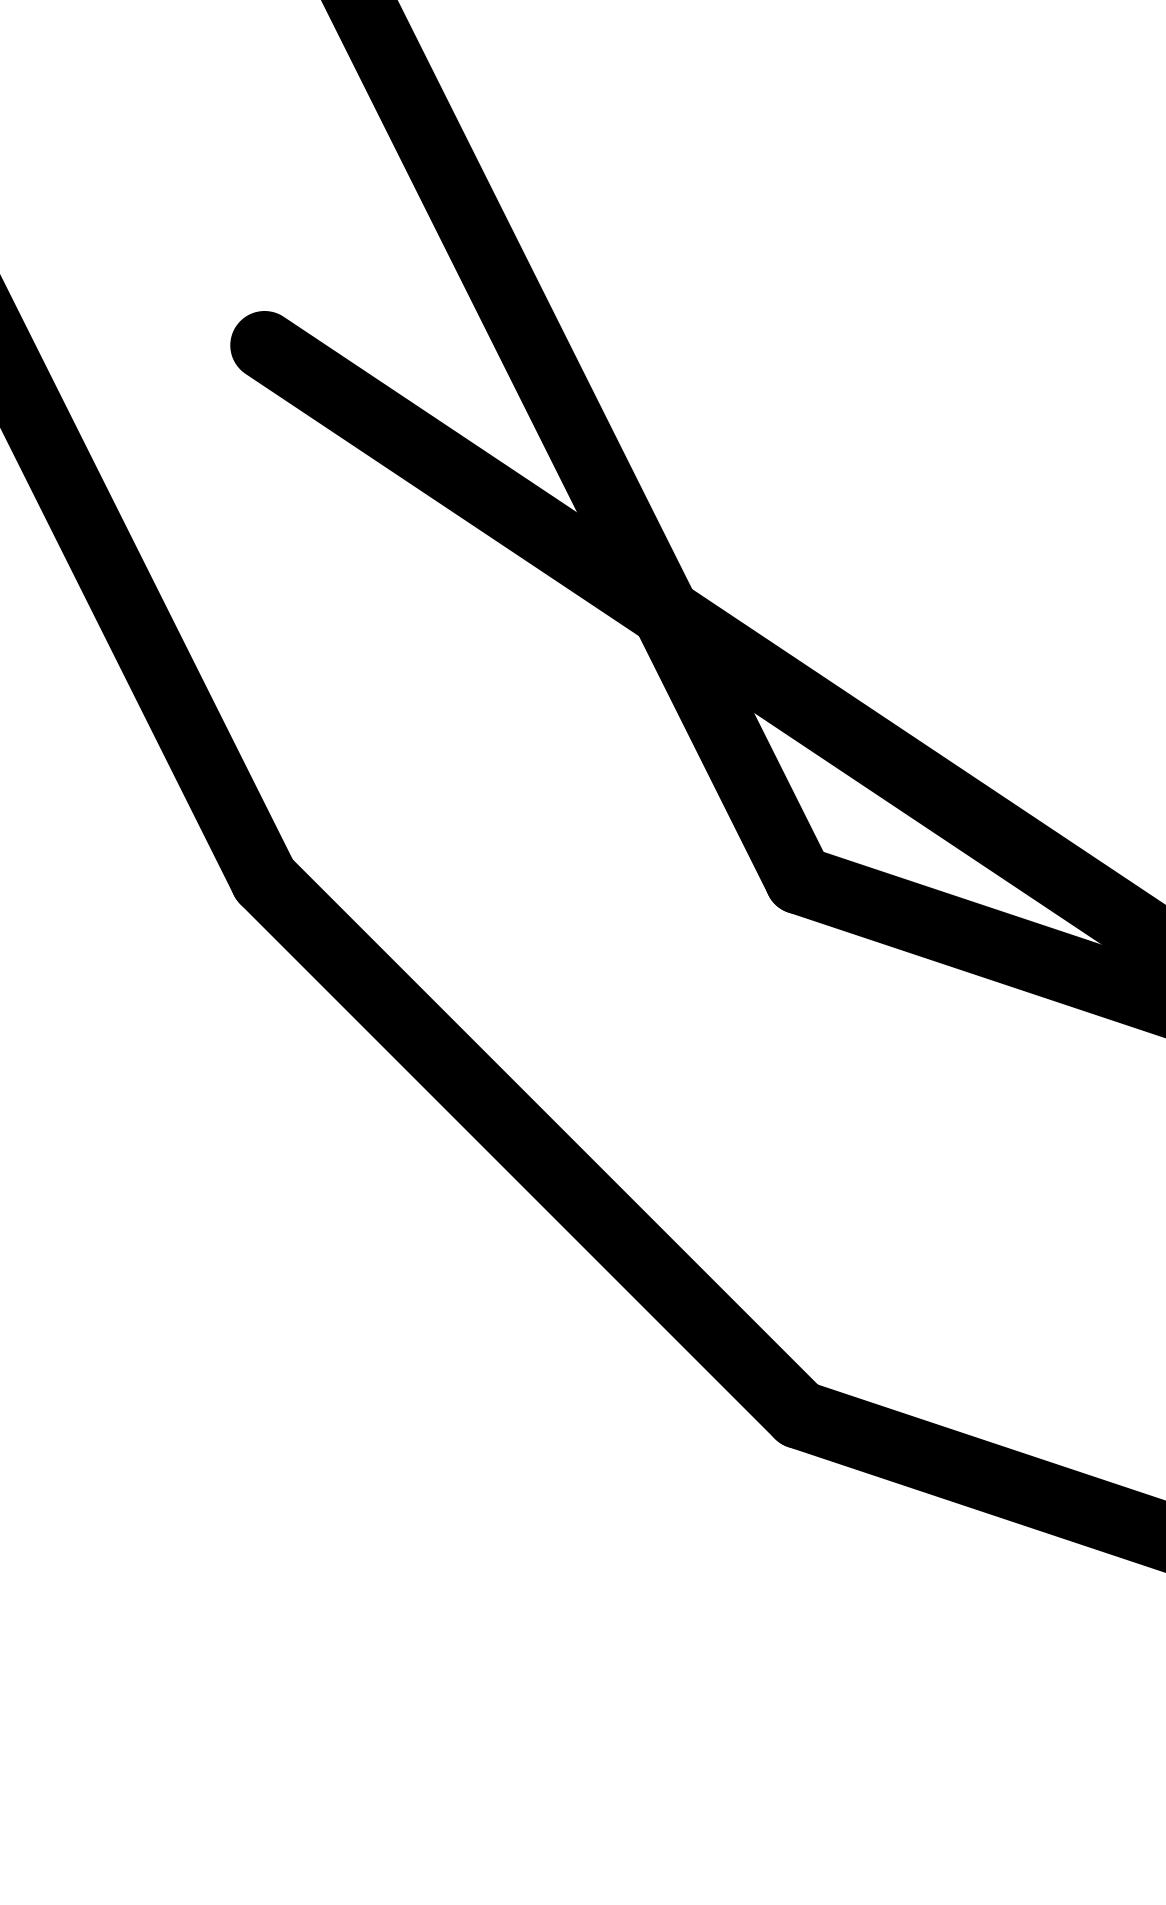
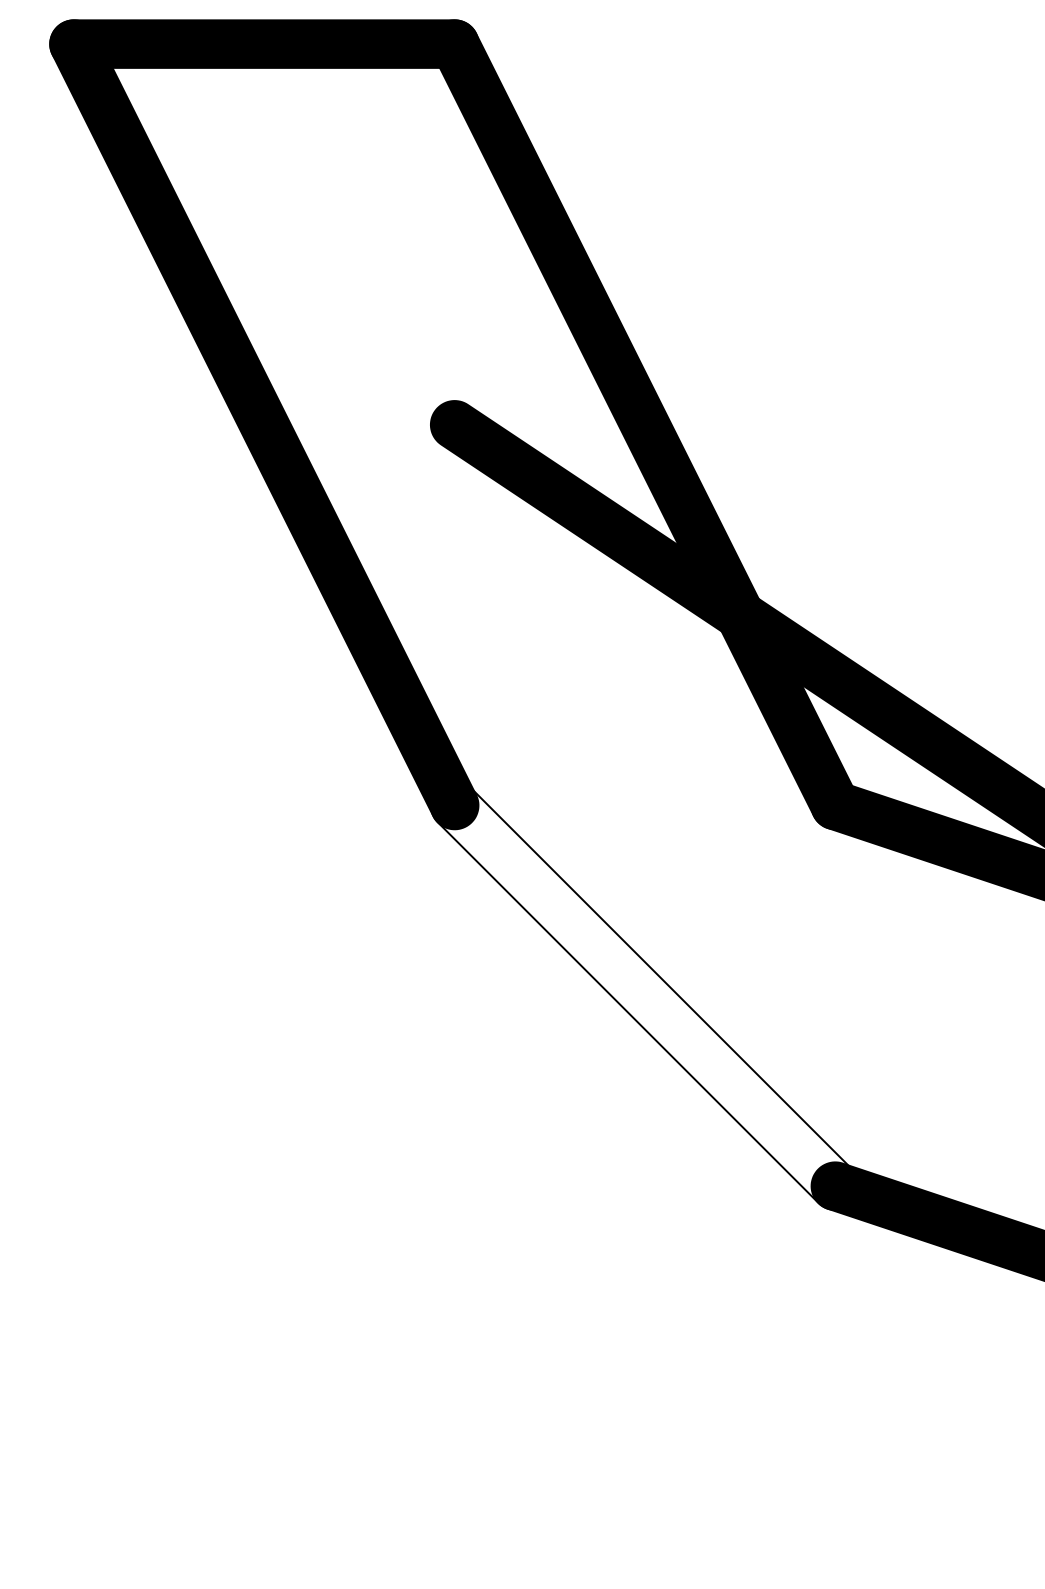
fill: (531, 1146) -> (644, 995), removed

